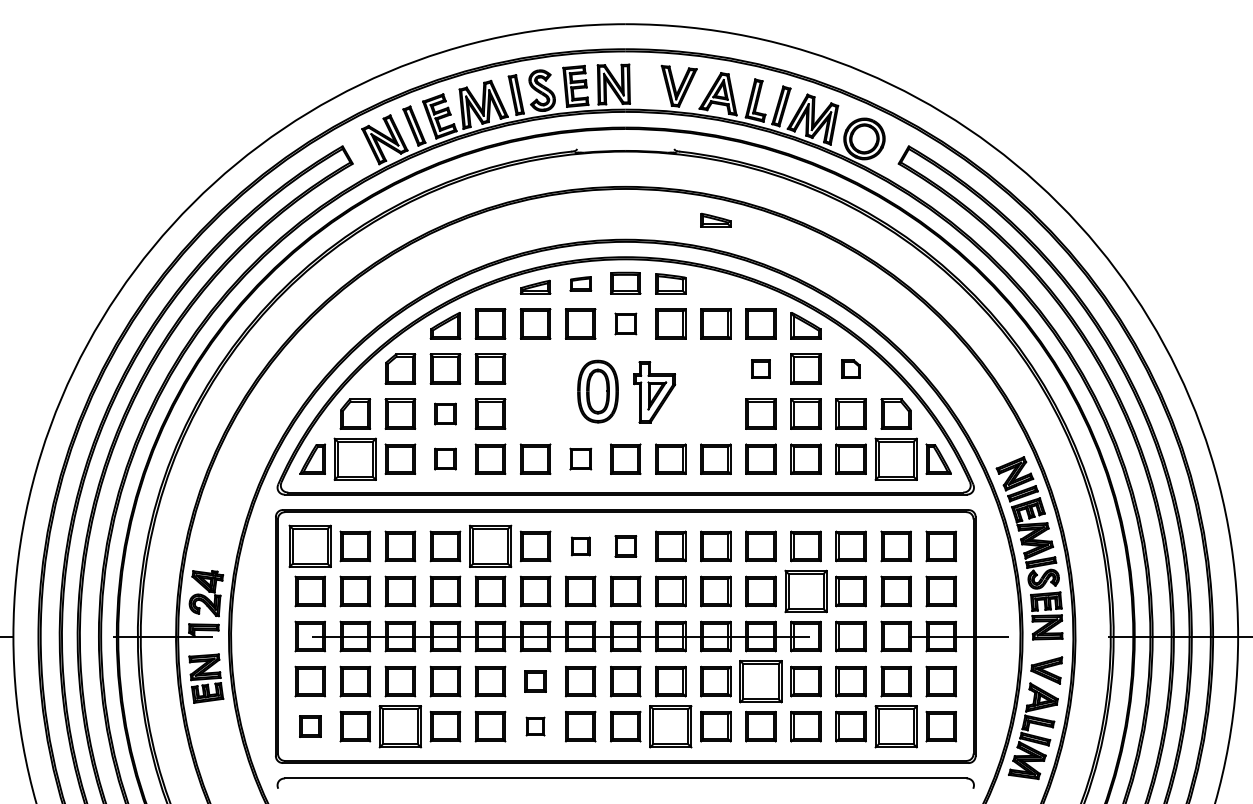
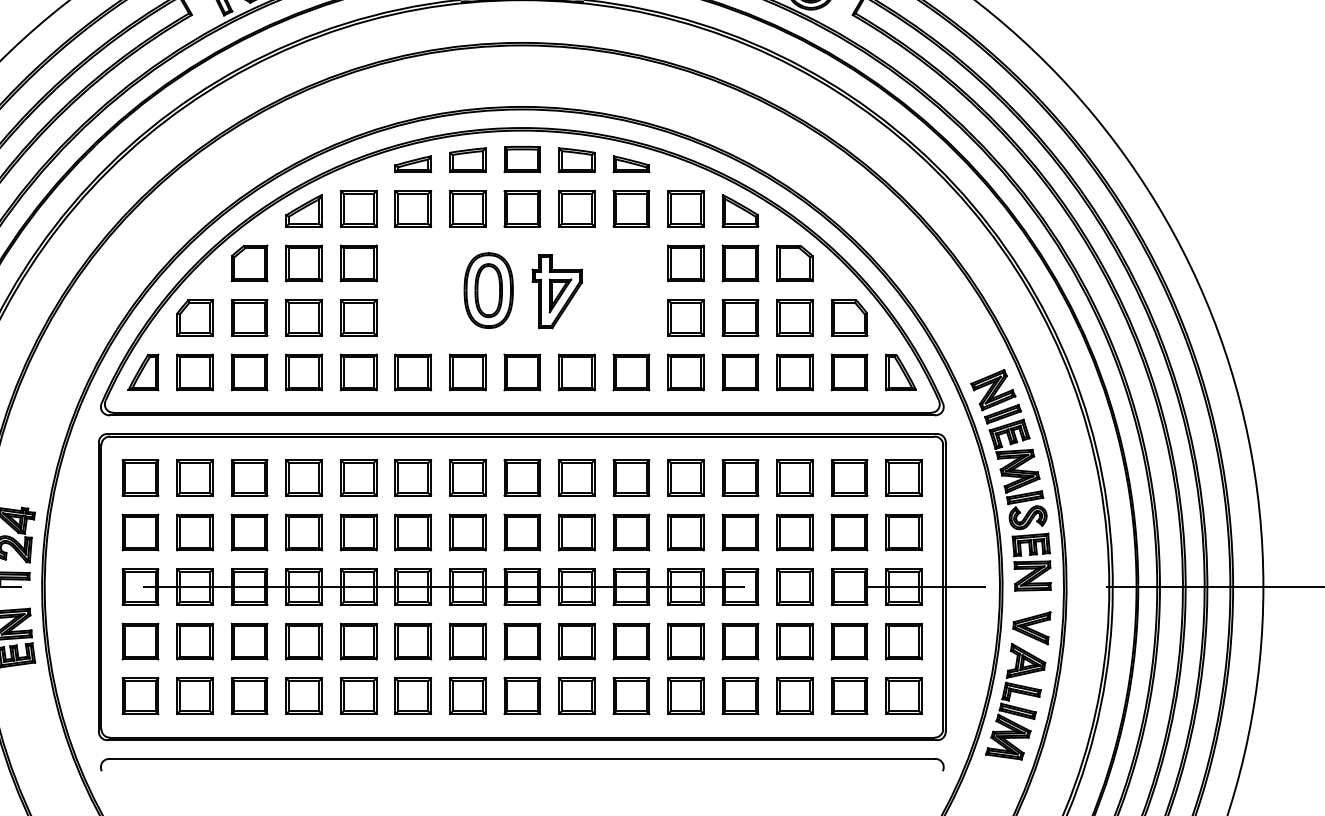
part: (715, 219) -> (630, 163), moved
part: (580, 283) -> (467, 159), size x1.43
part: (625, 323) -> (522, 208), size x1.43
part: (760, 368) -> (685, 262), size x1.67
part: (850, 368) -> (794, 262), size x1.67
part: (445, 413) -> (304, 317), size x1.43
part: (355, 458) -> (195, 371), size x0.71
part: (445, 458) -> (304, 371), size x1.43
part: (580, 458) -> (467, 371), size x1.43
part: (895, 458) -> (848, 371), size x0.71
part: (310, 546) -> (140, 478), size x0.71
part: (490, 546) -> (358, 478), size x0.71
part: (580, 546) -> (467, 478), size x1.67
part: (625, 546) -> (522, 478), size x1.43
part: (805, 591) -> (739, 532), size x0.71
part: (535, 681) -> (413, 641), size x1.43
part: (760, 681) -> (685, 641), size x0.71
part: (310, 726) -> (140, 695), size x1.43
part: (400, 726) -> (249, 695), size x0.71
part: (535, 726) -> (413, 695), size x1.67
part: (670, 726) -> (576, 695), size x0.71
part: (895, 726) -> (848, 695), size x0.71

